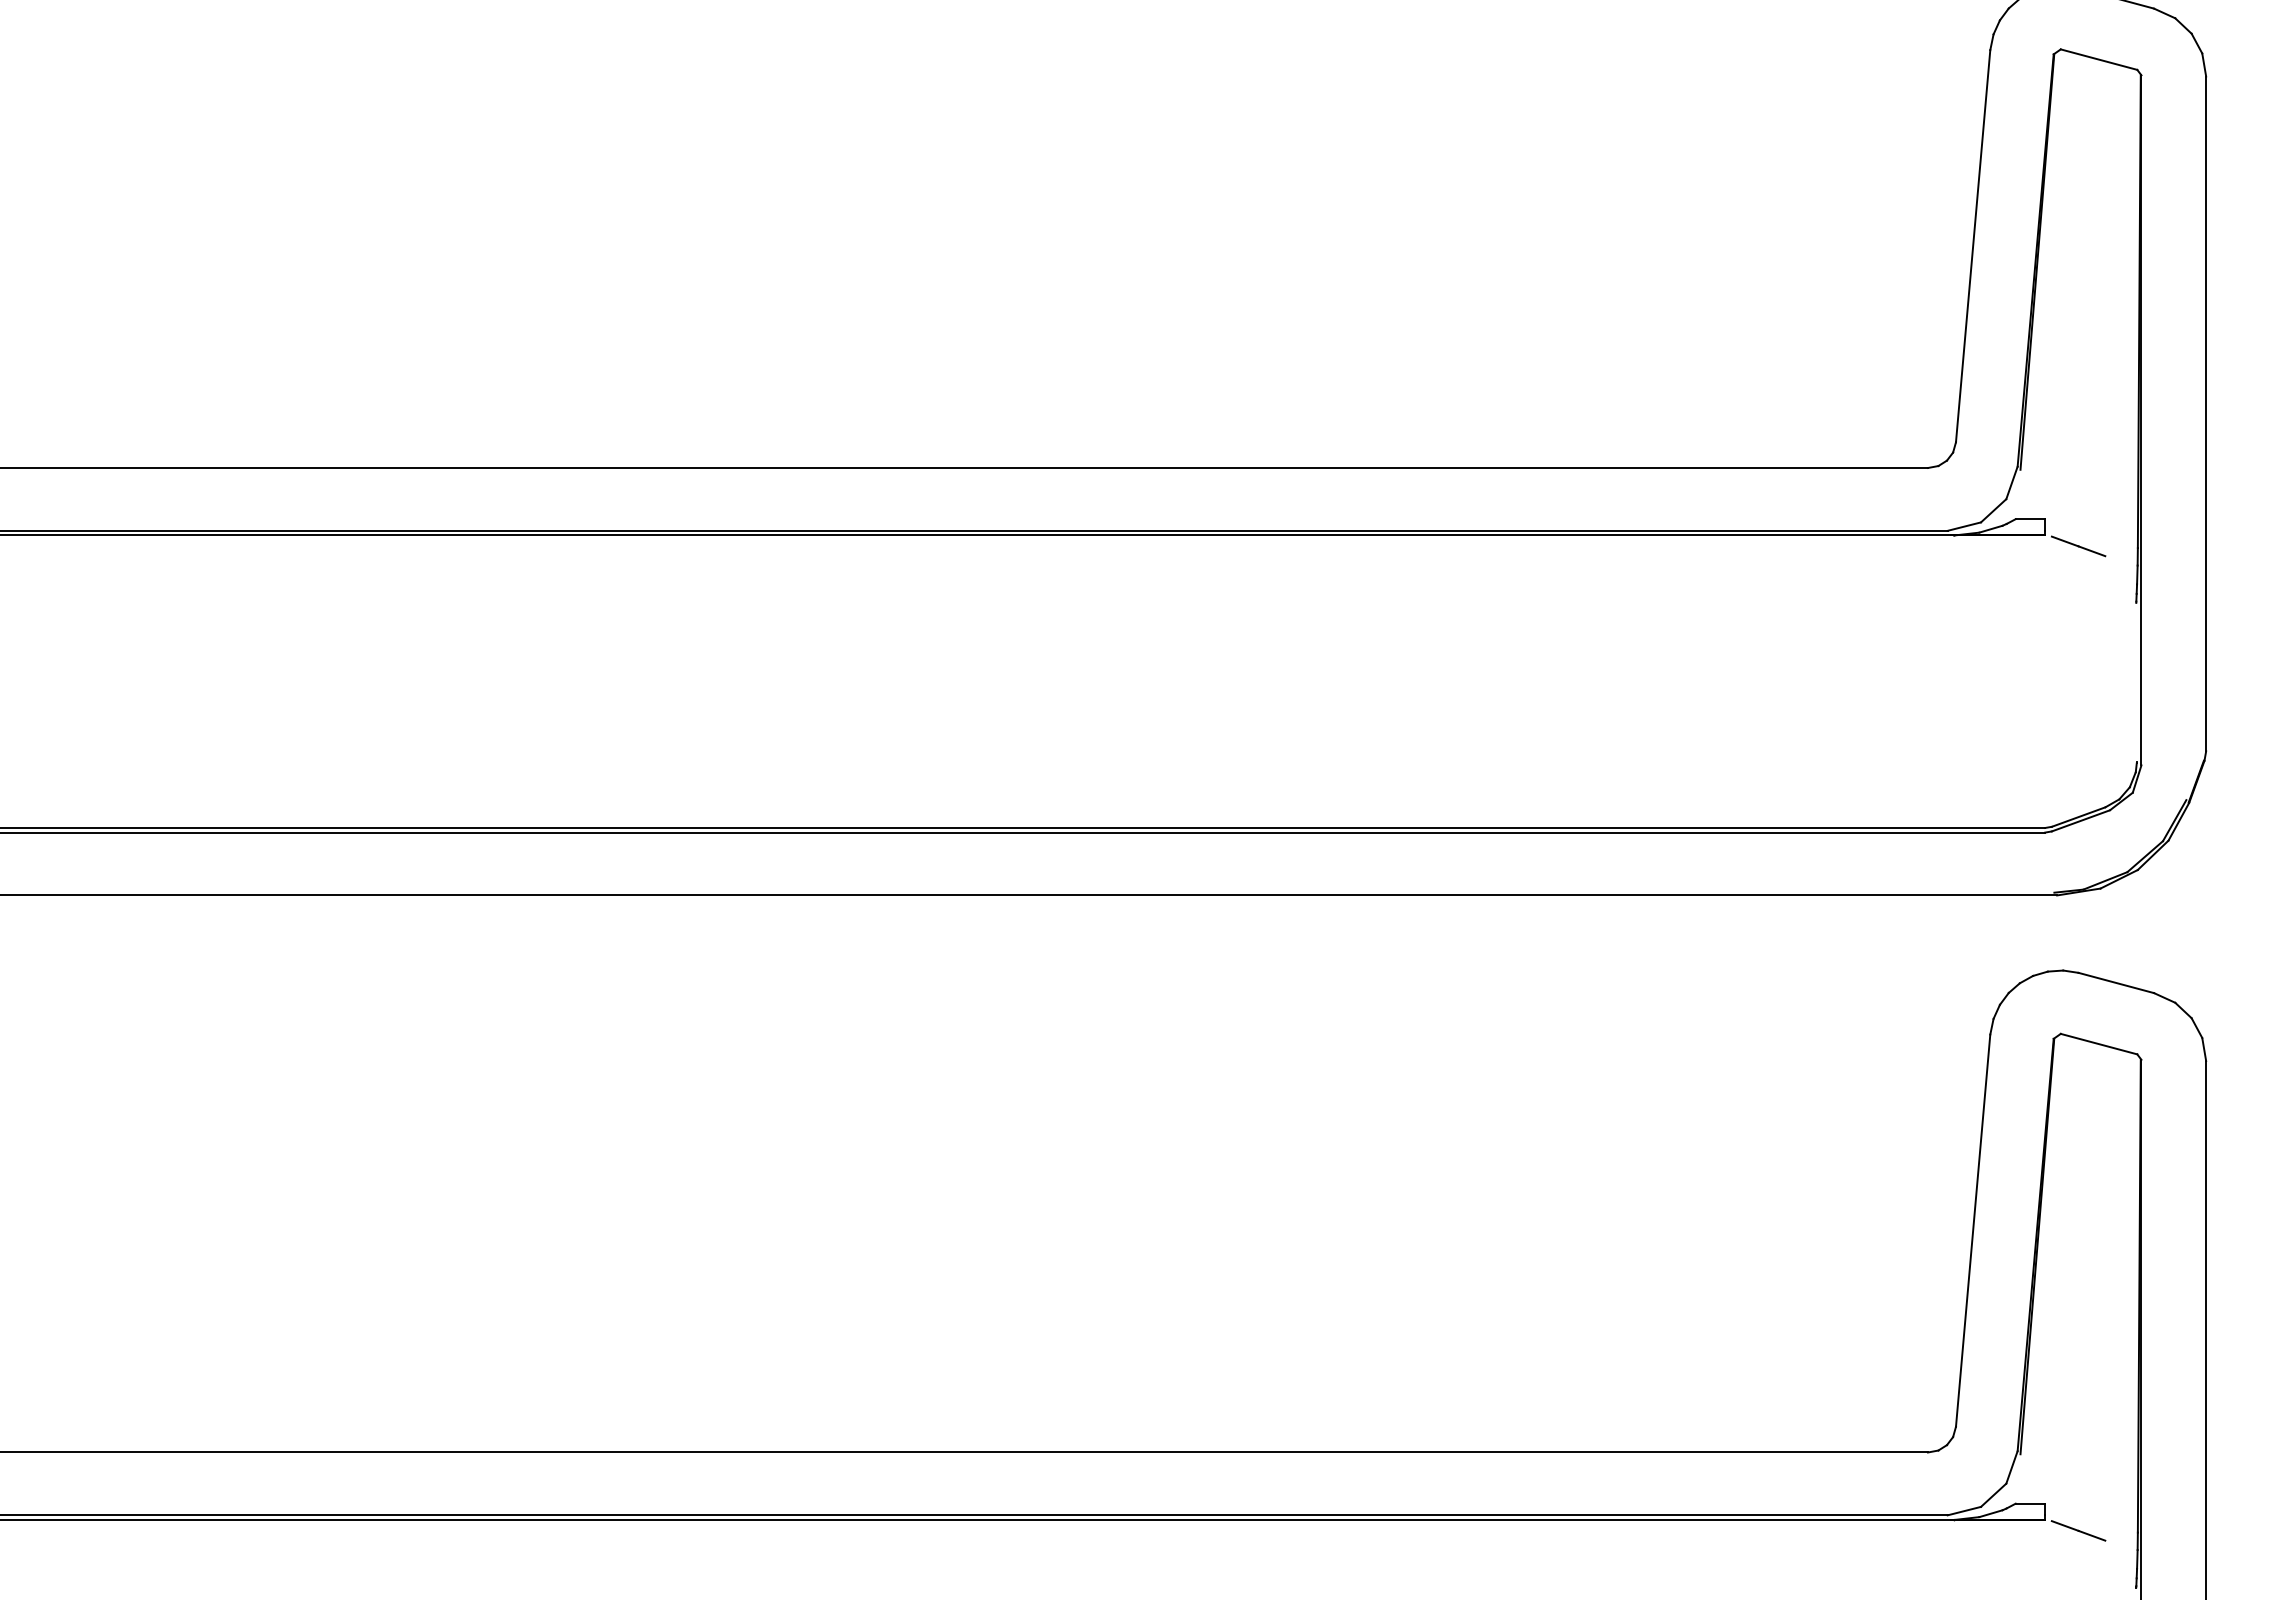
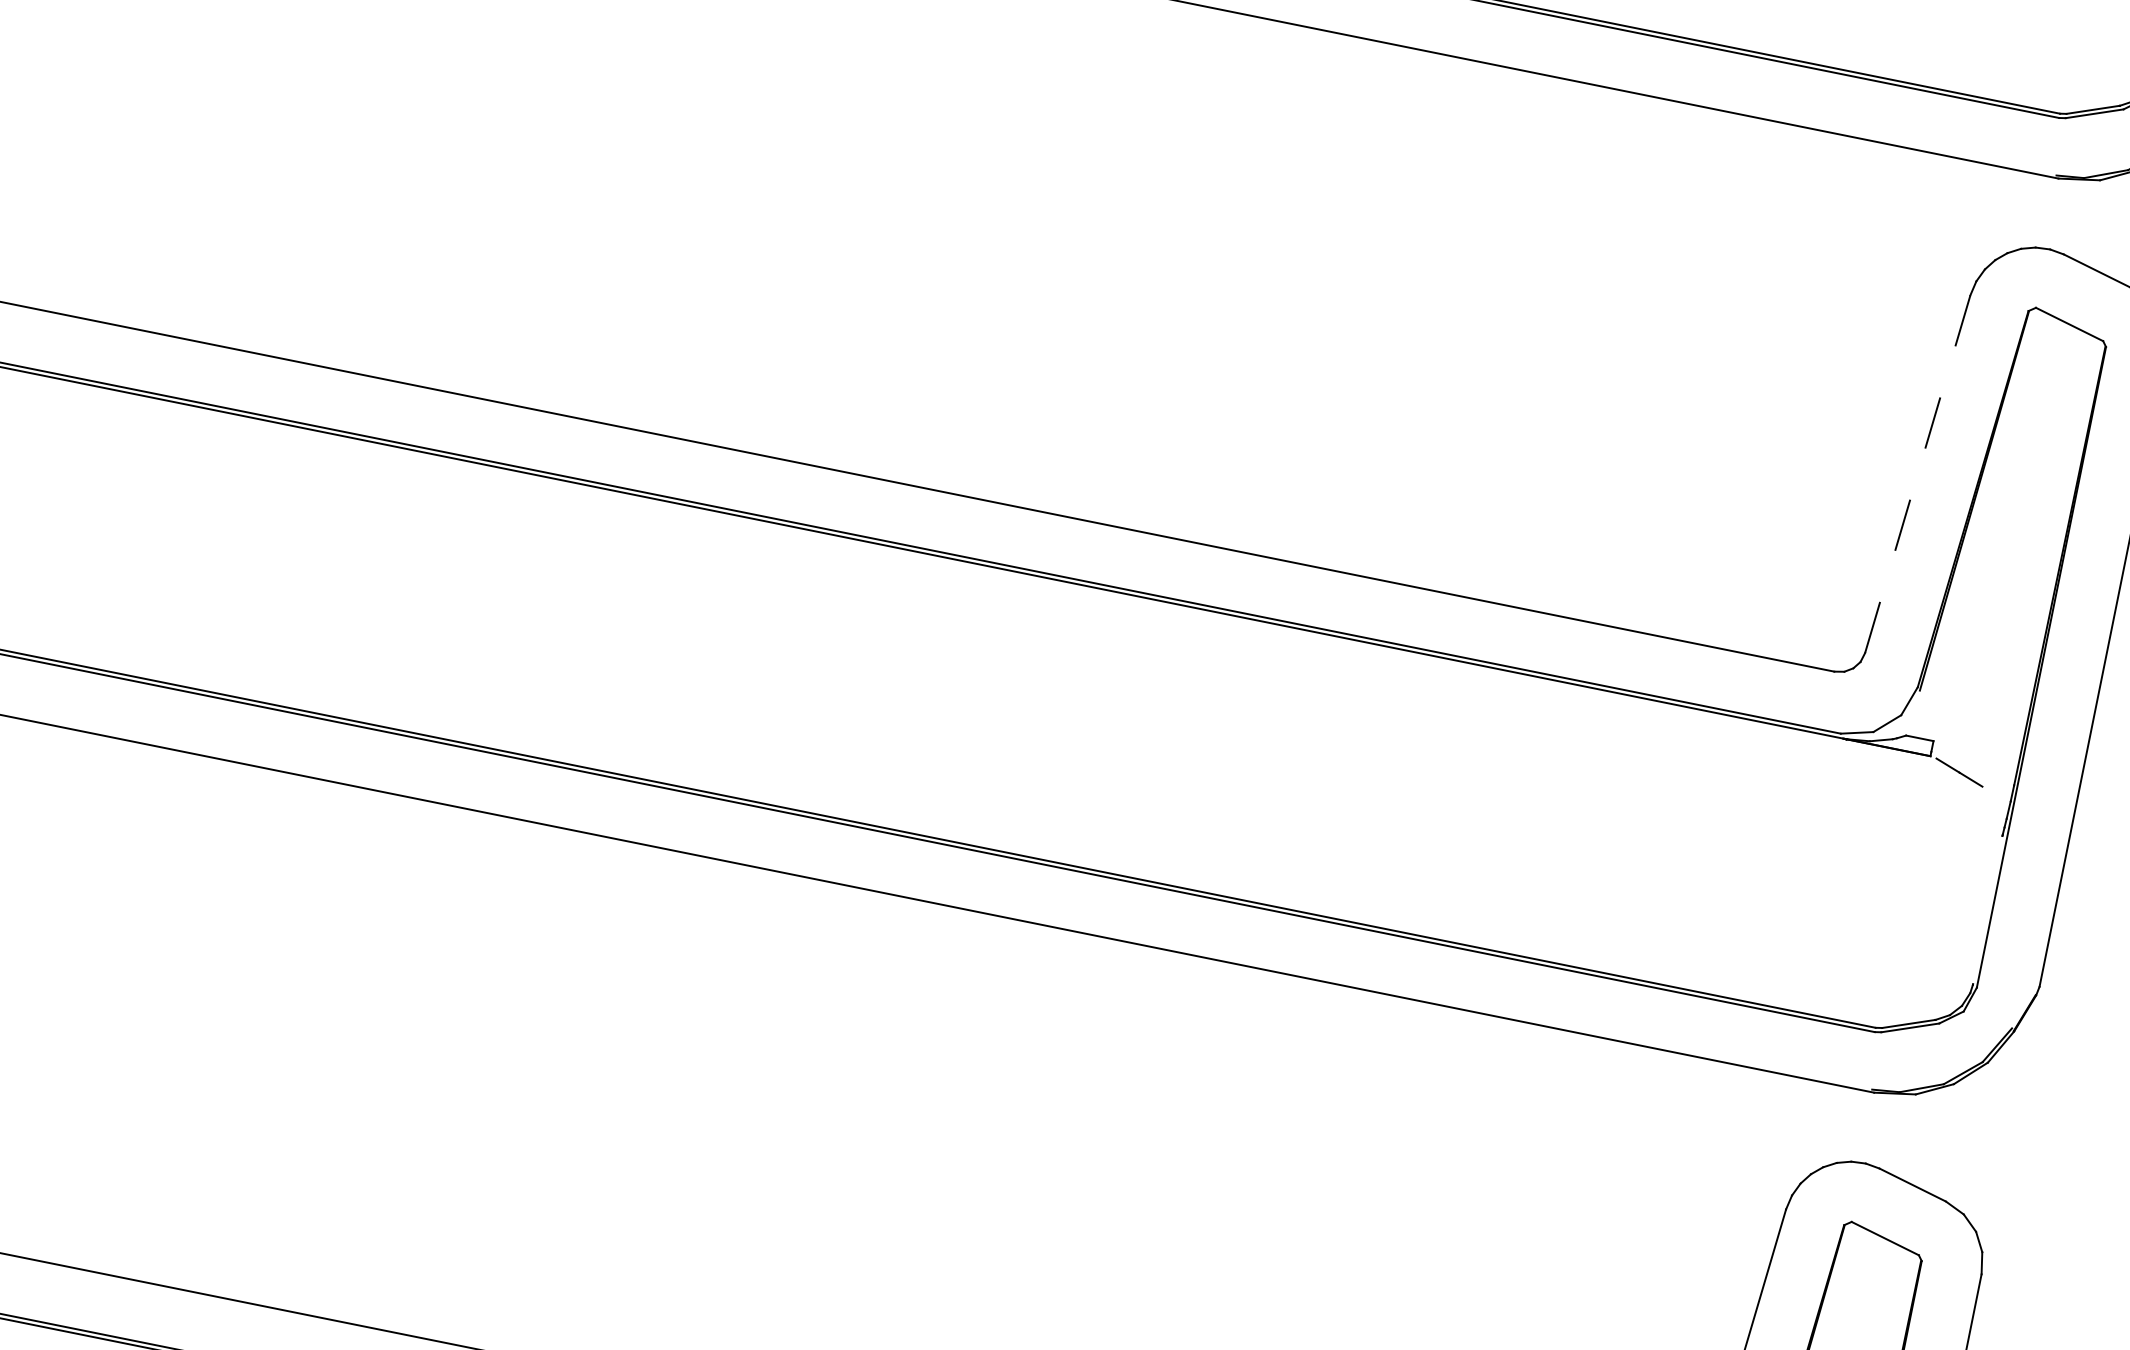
line: (1973, 246) -> (1918, 474), solid -> dashed

